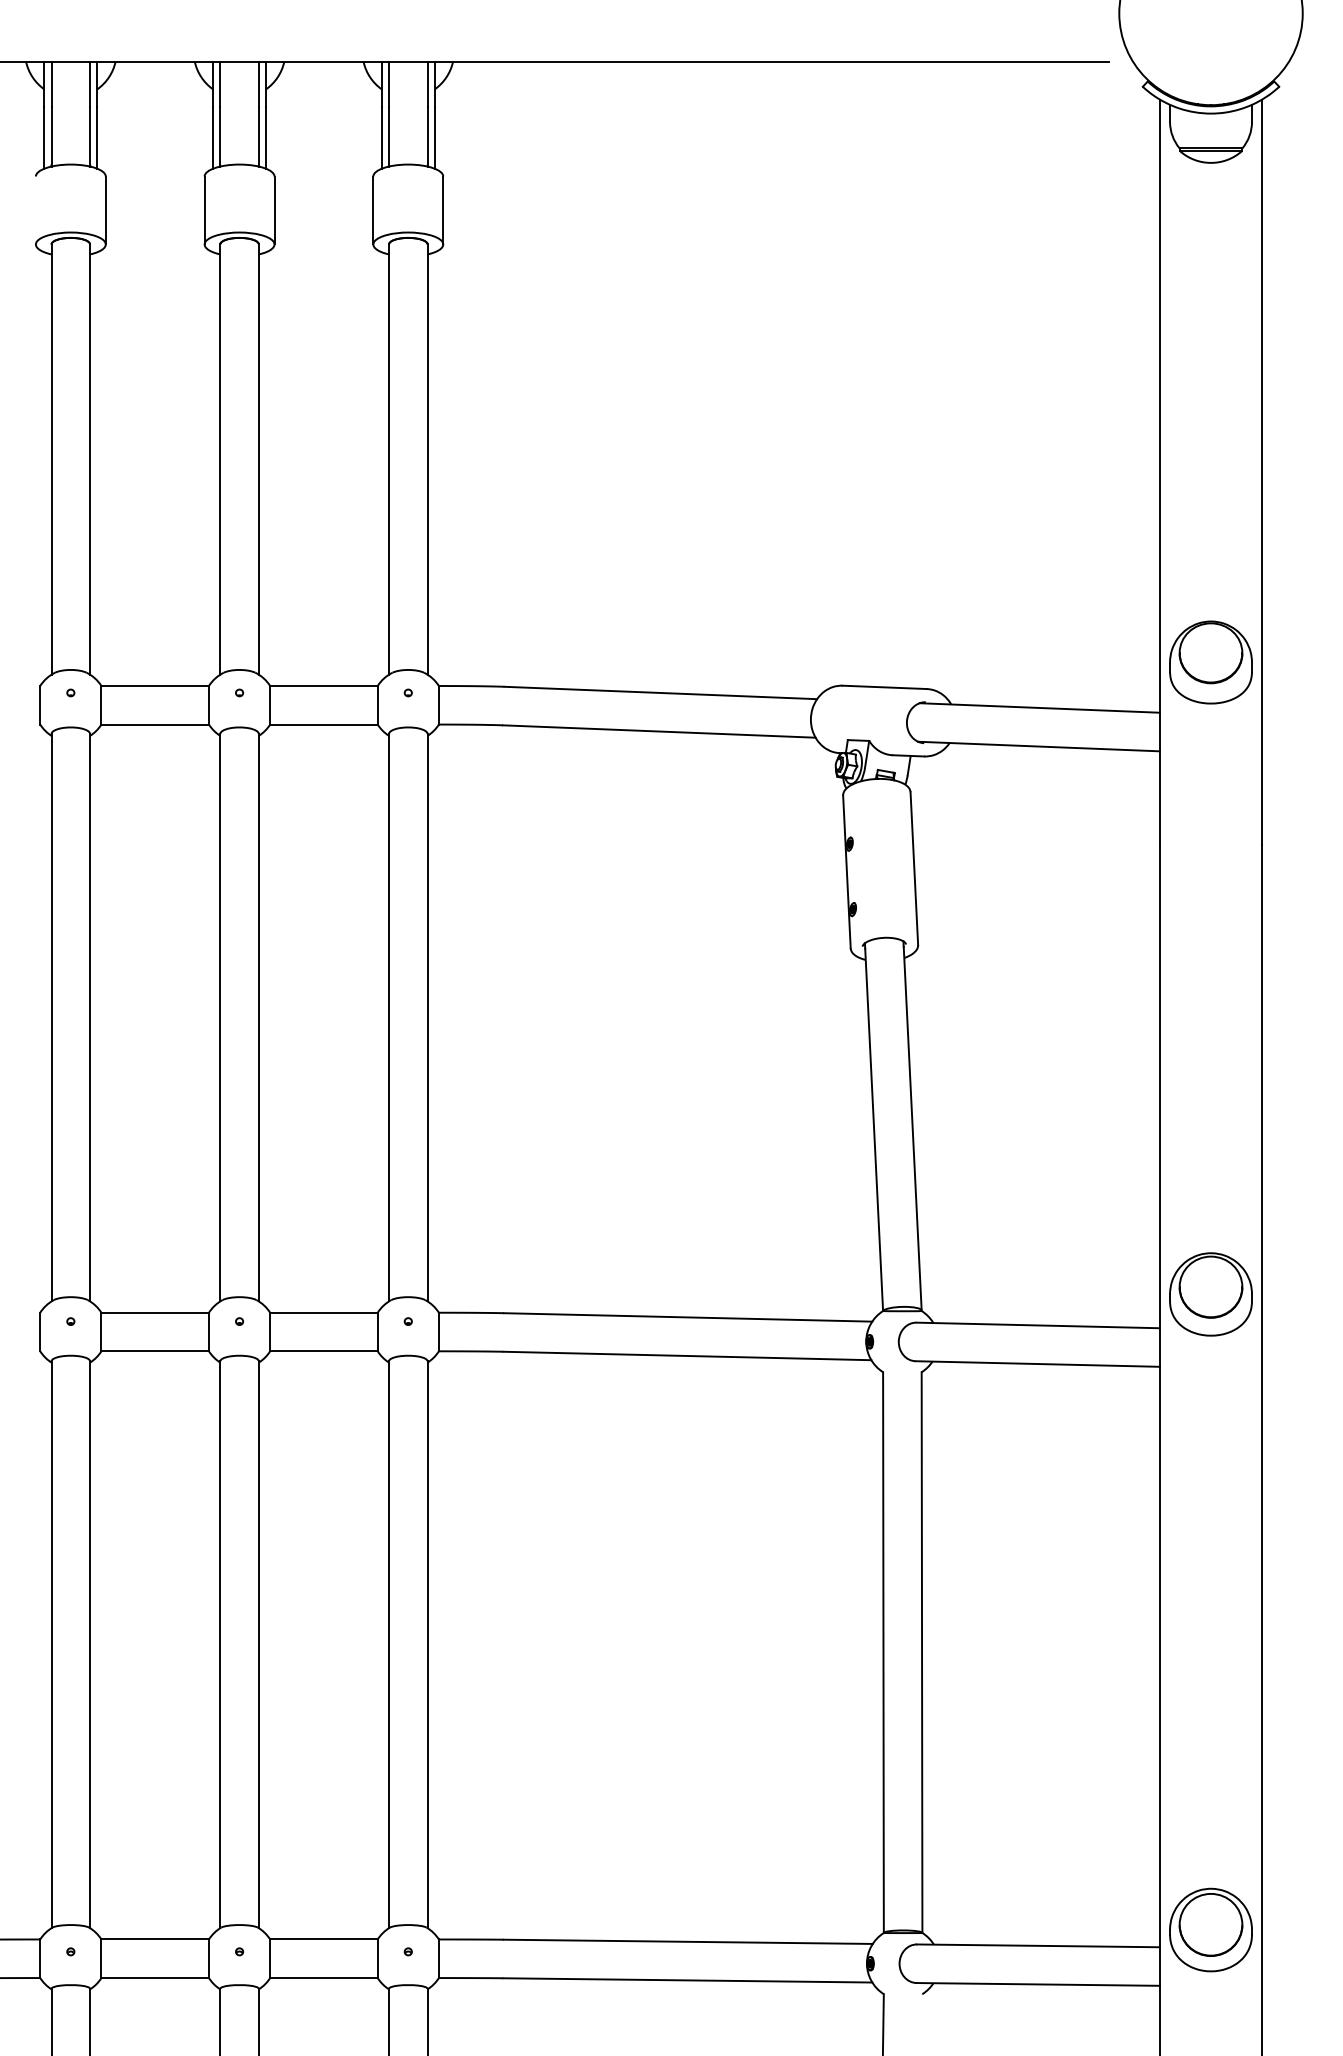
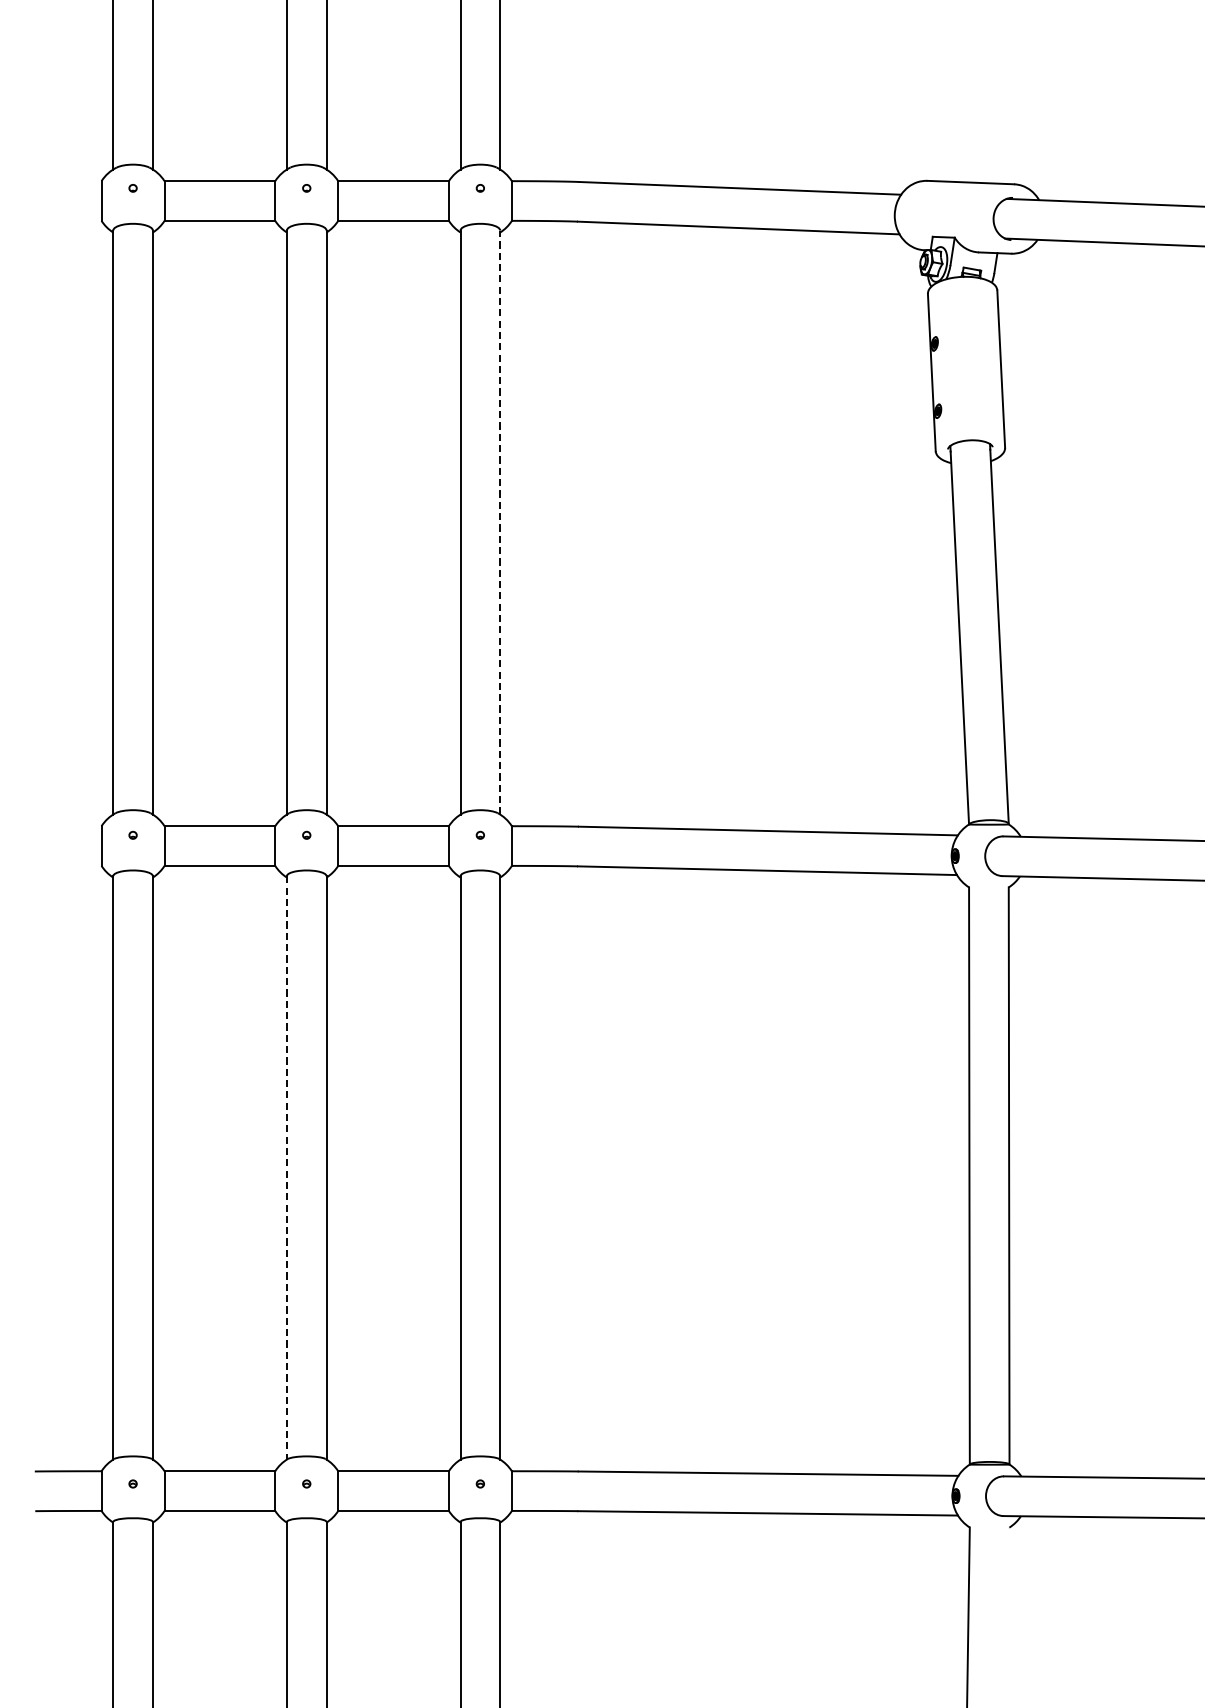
line: (427, 1017) -> (500, 522), solid -> dashed
line: (220, 1645) -> (287, 1168), solid -> dashed

